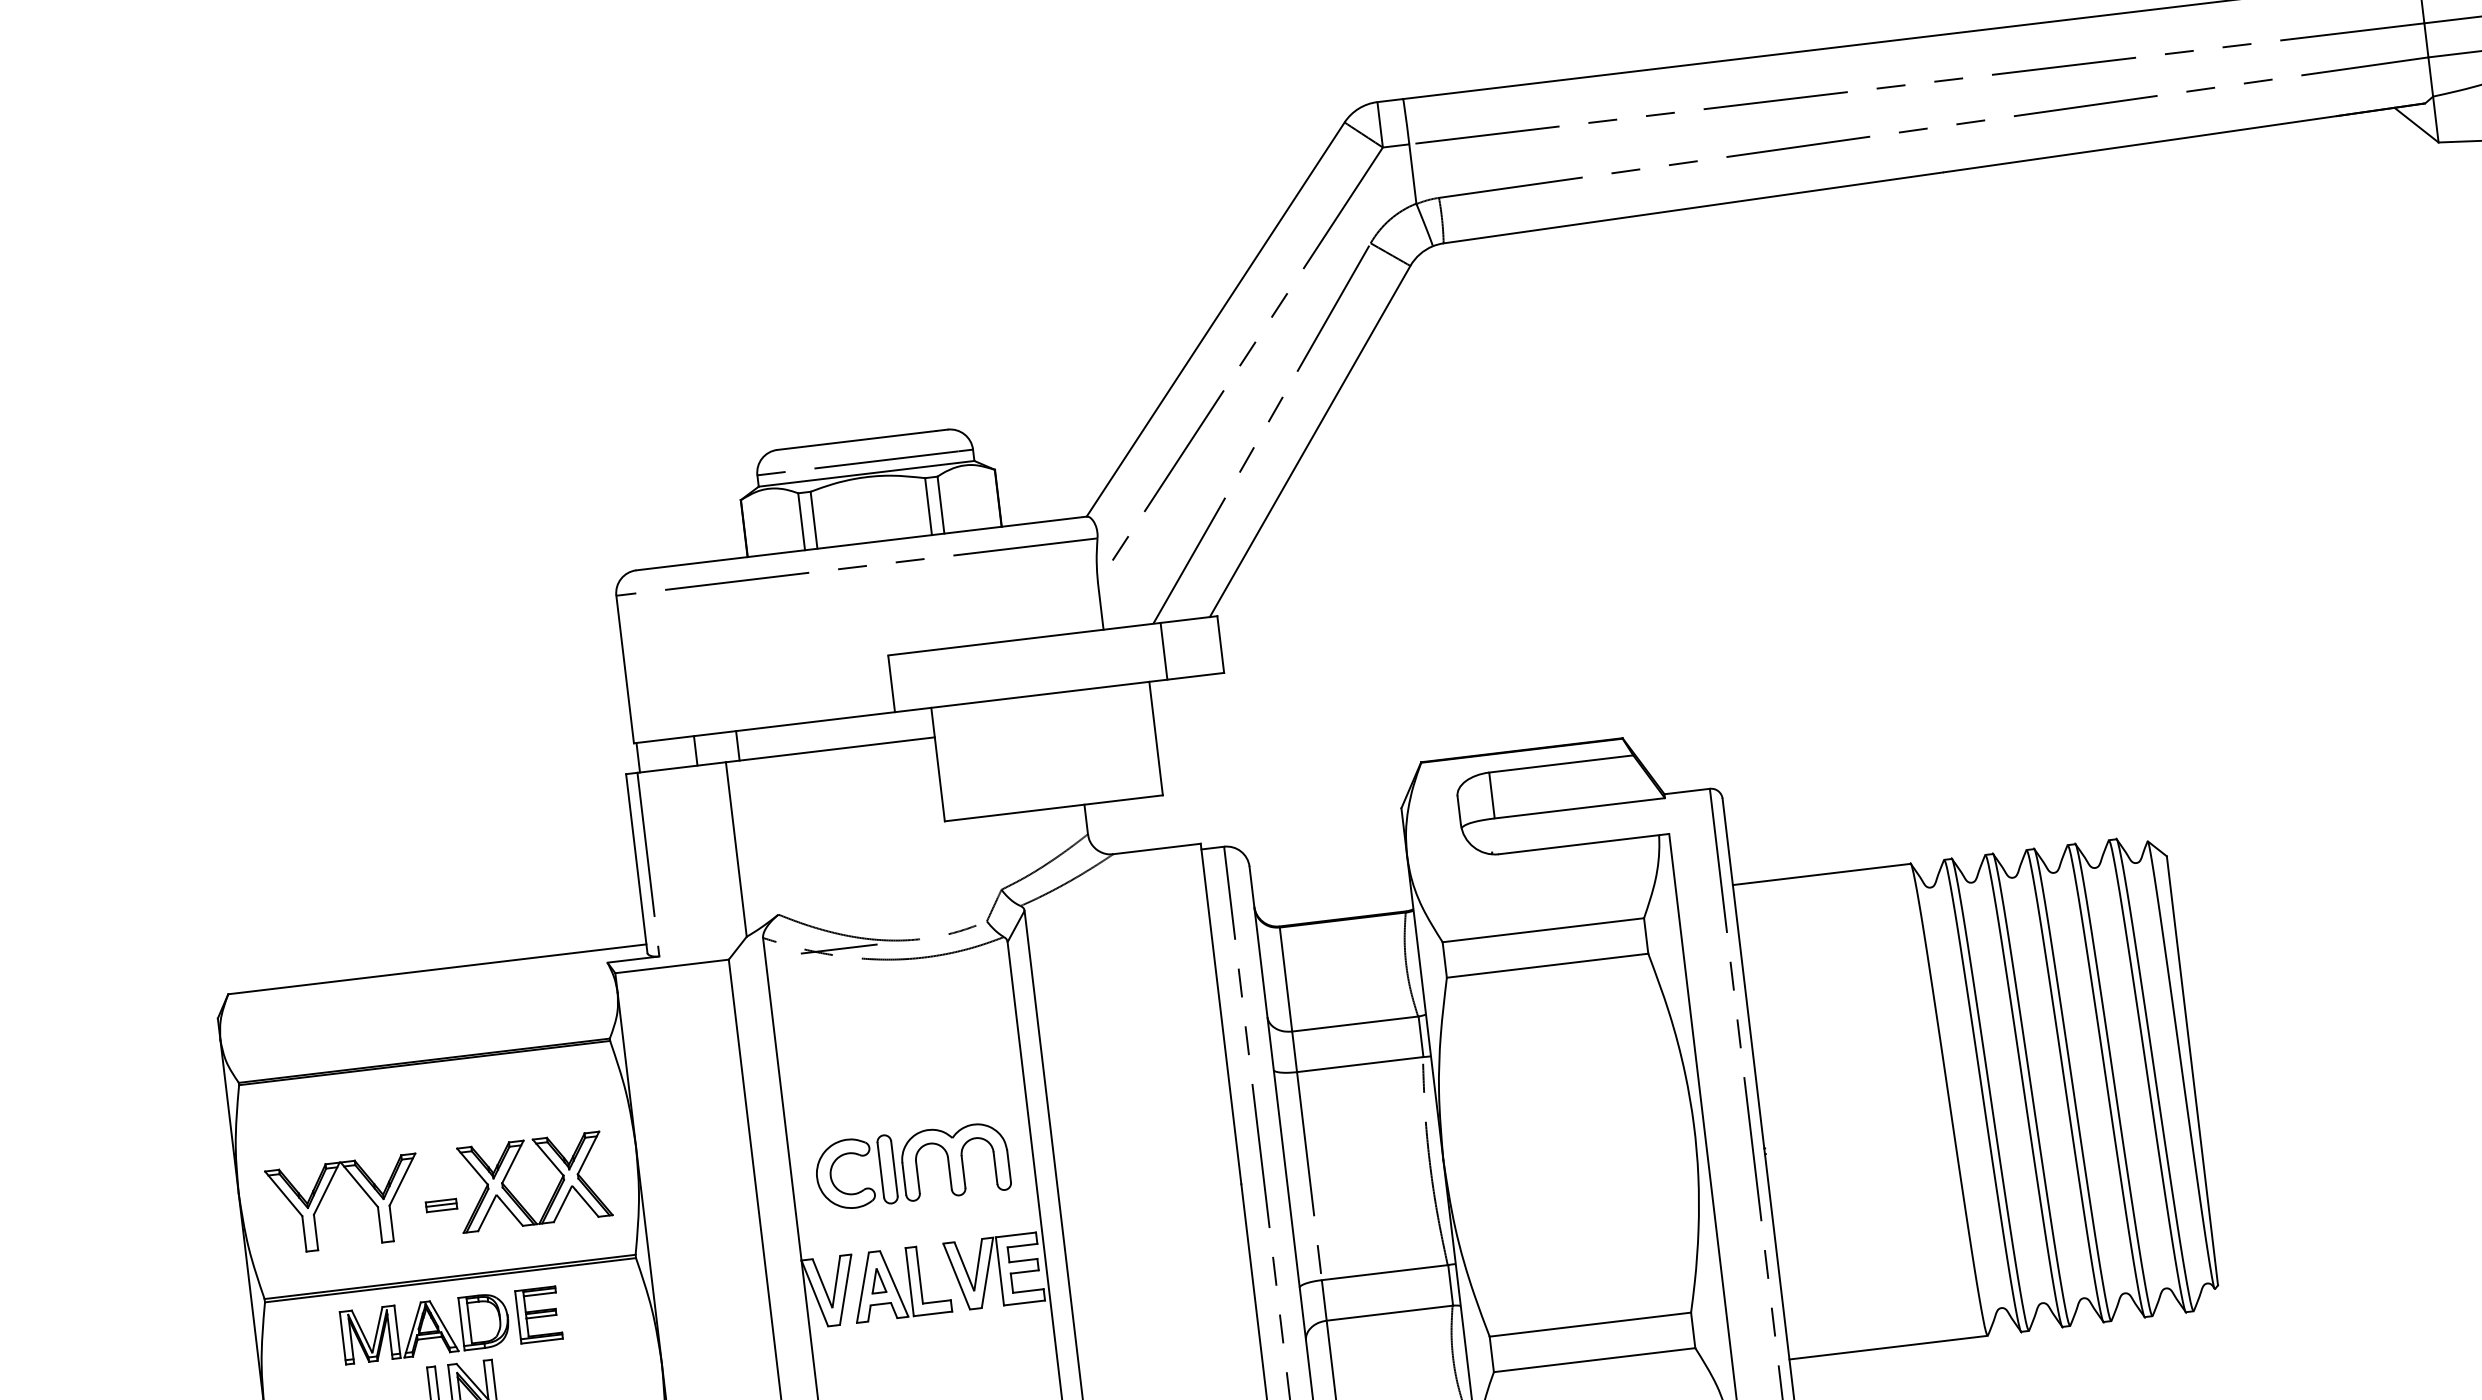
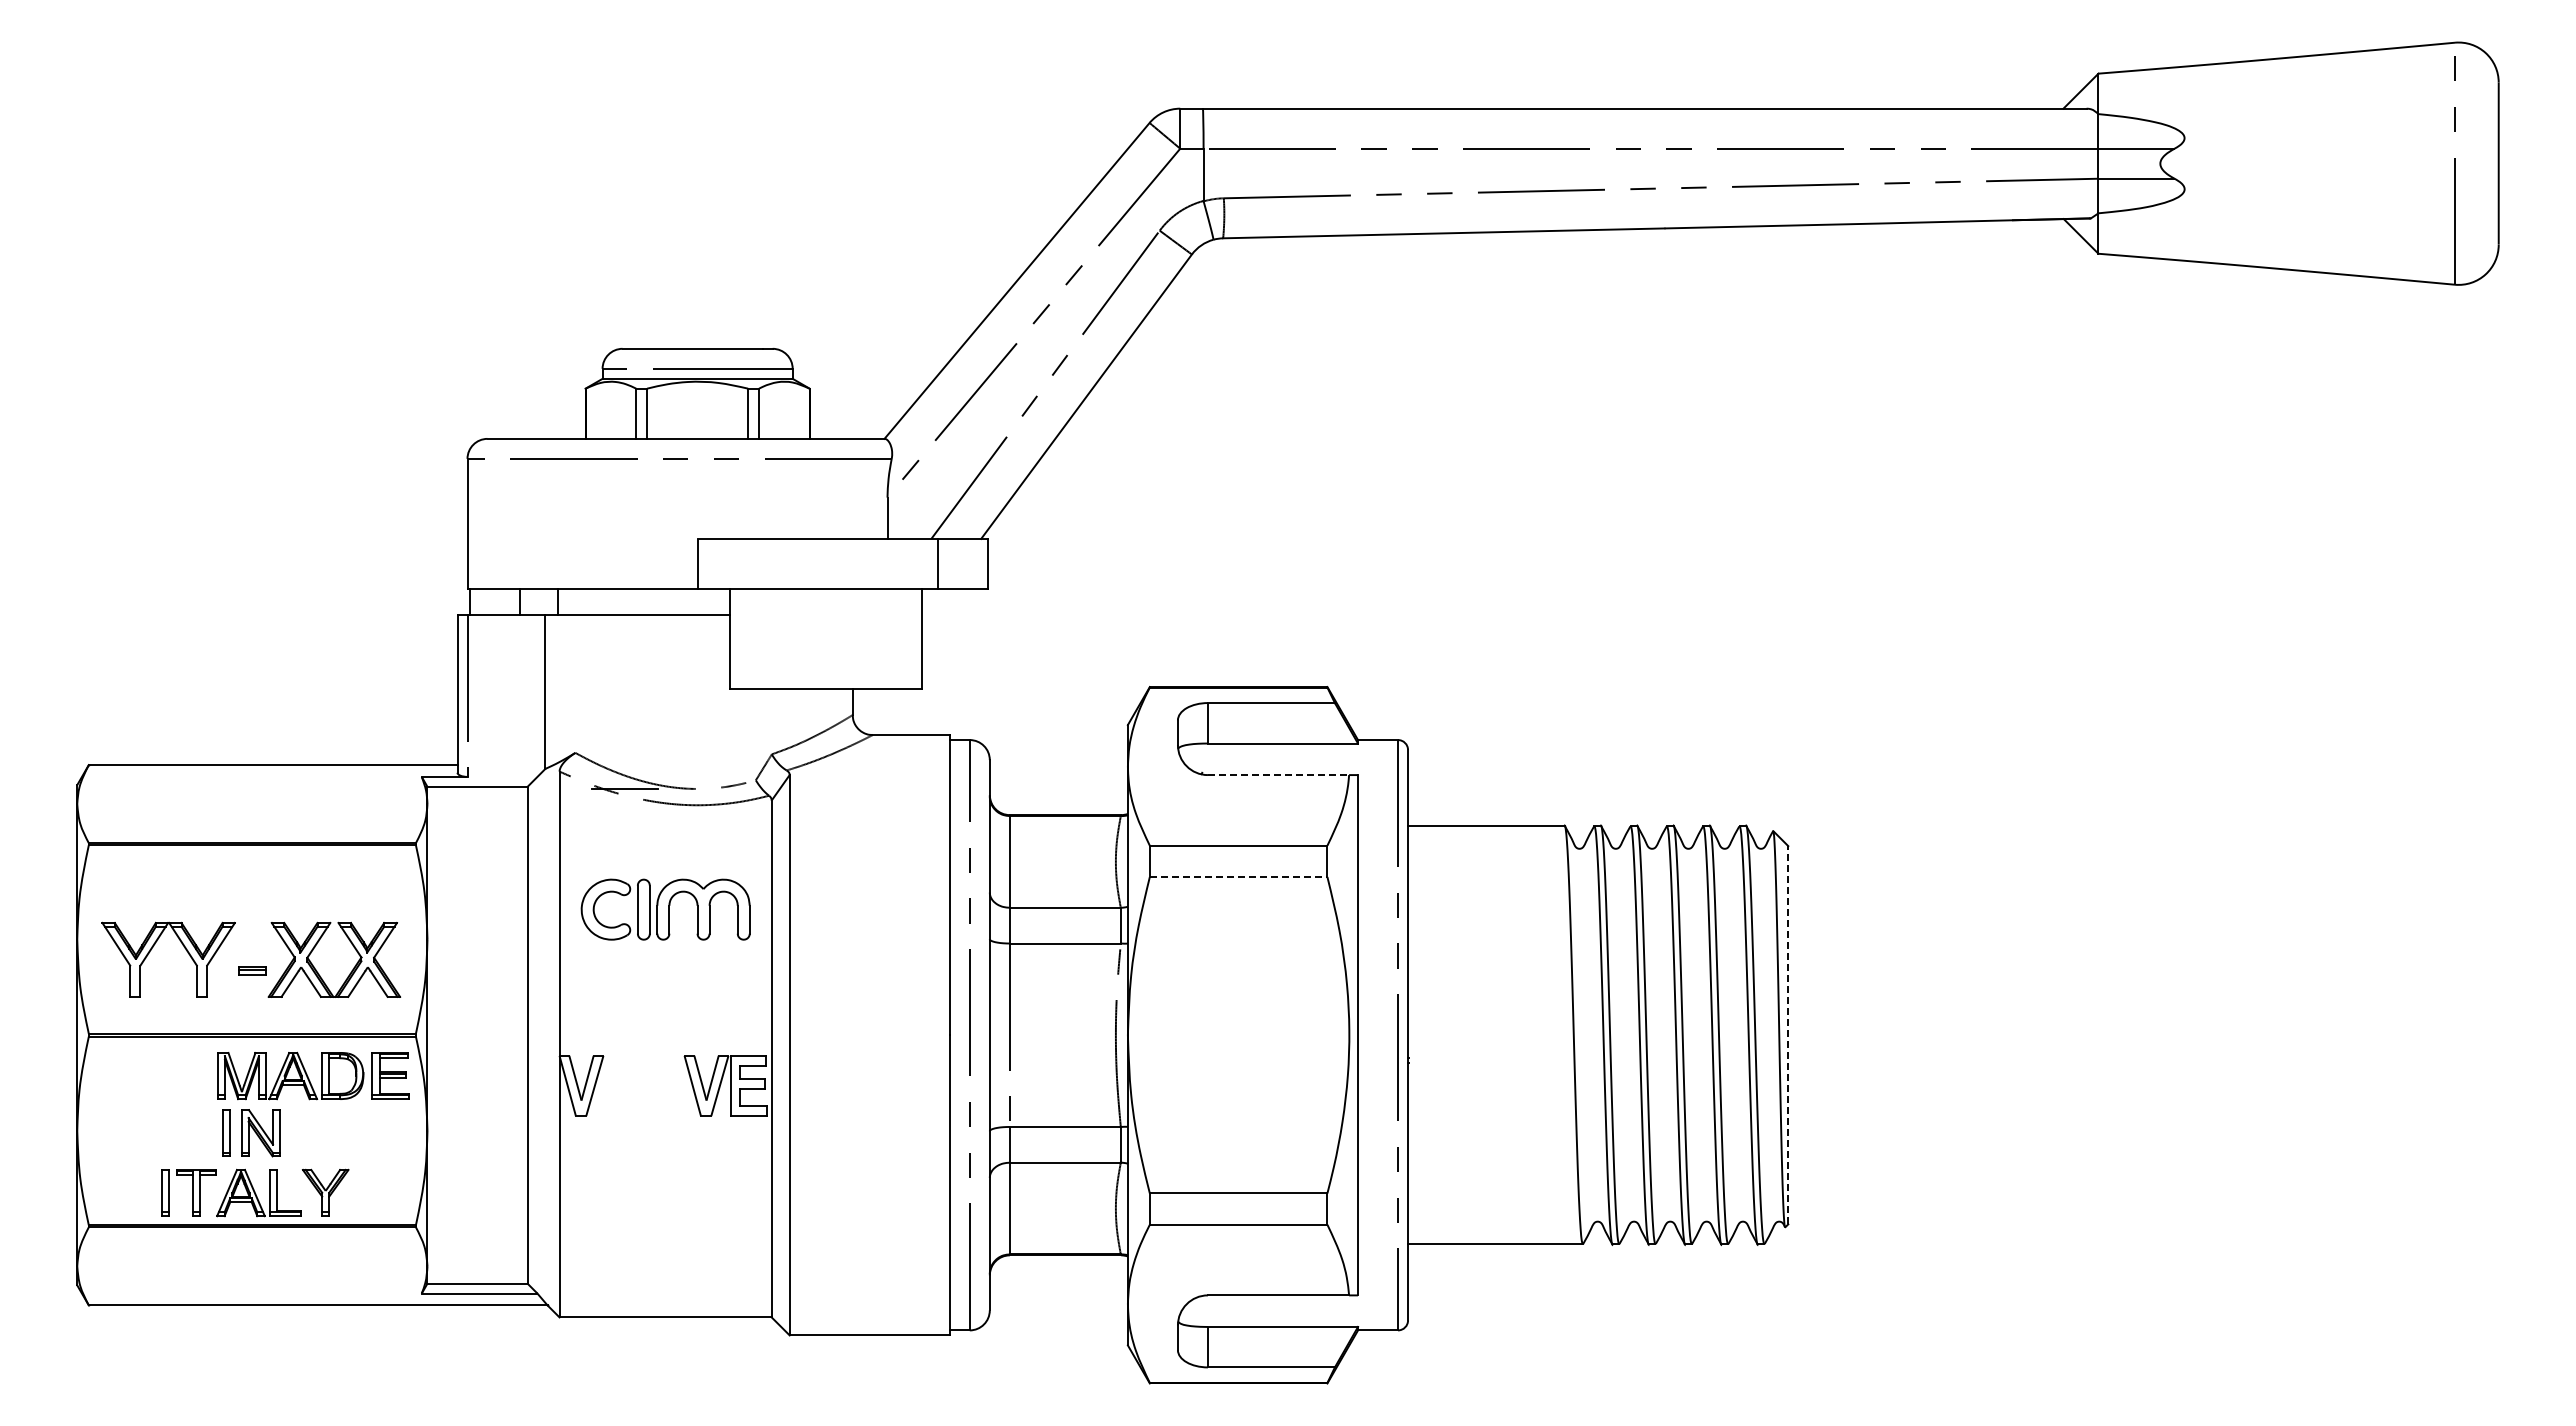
line: (1579, 845) -> (1278, 775), solid -> dashed
line: (1547, 966) -> (1238, 877), solid -> dashed
line: (2192, 1069) -> (1788, 1034), solid -> dashed
part: (912, 1166) -> (665, 909), moved
part: (899, 1282) -> (642, 1085), removed
part: (451, 1324) -> (313, 1075), moved

